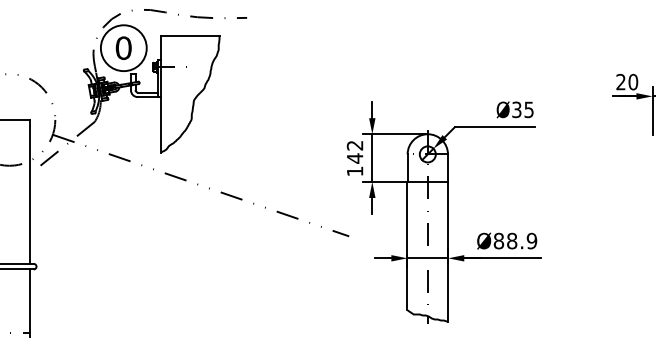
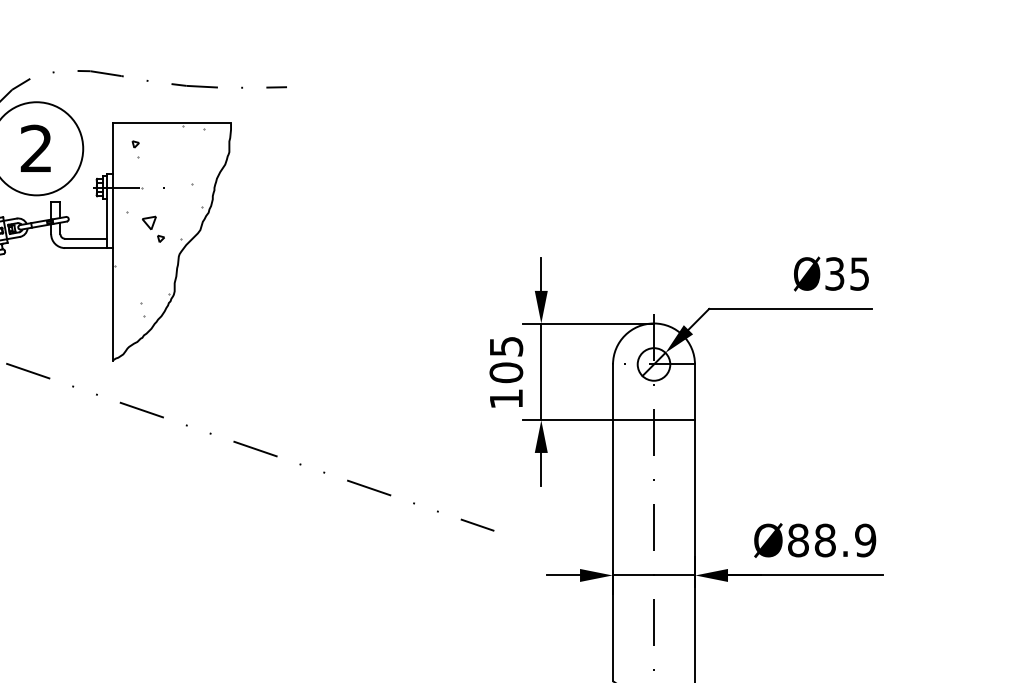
text: (123, 47) -> (35, 147), 0 -> 2
hatch: (184, 83) -> (159, 220), added
text: (354, 152) -> (505, 360), 142 -> 105

